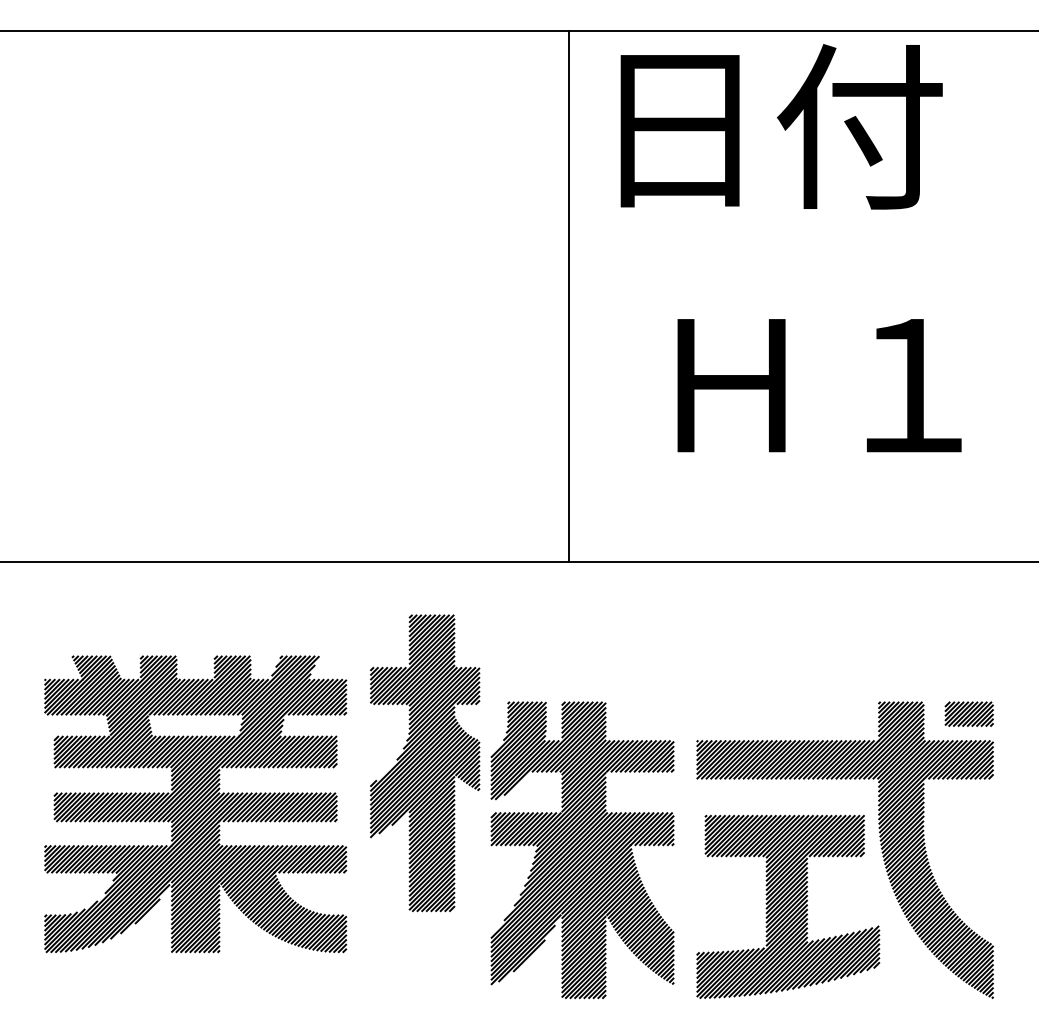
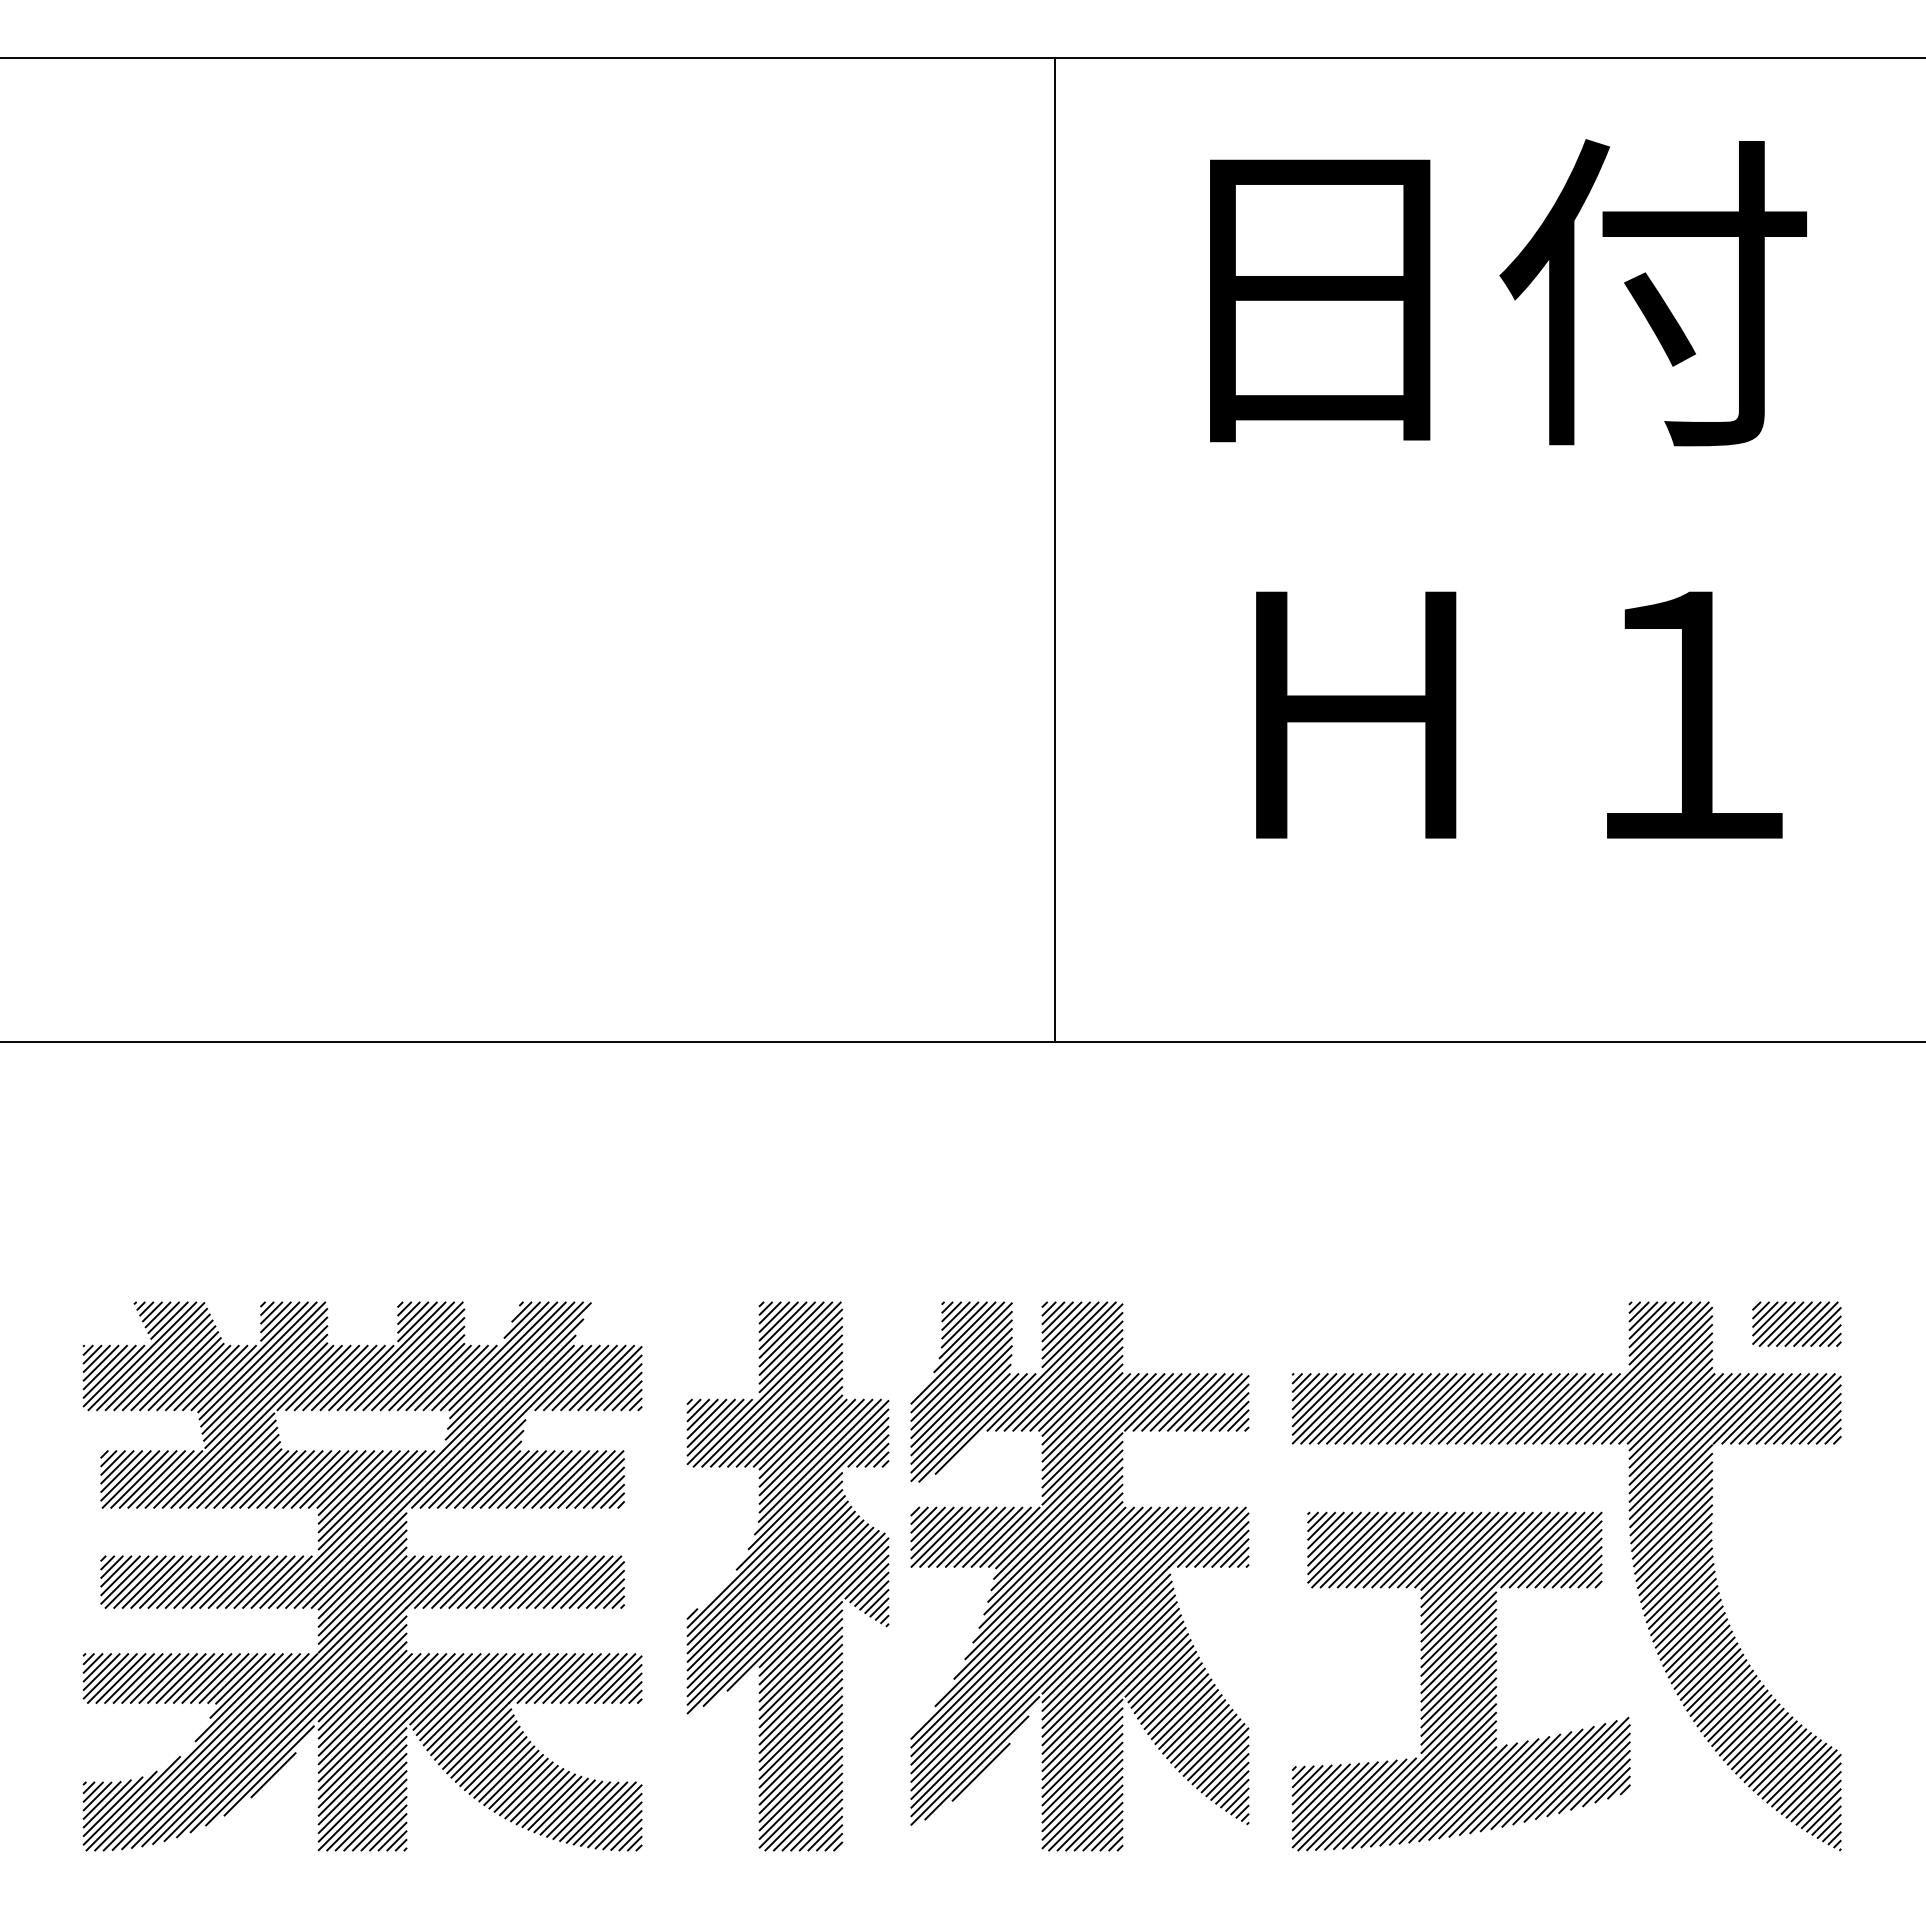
text: (781, 126) -> (1508, 292), moved
part: (425, 763) -> (788, 1576), moved
part: (195, 804) -> (362, 1576), moved

